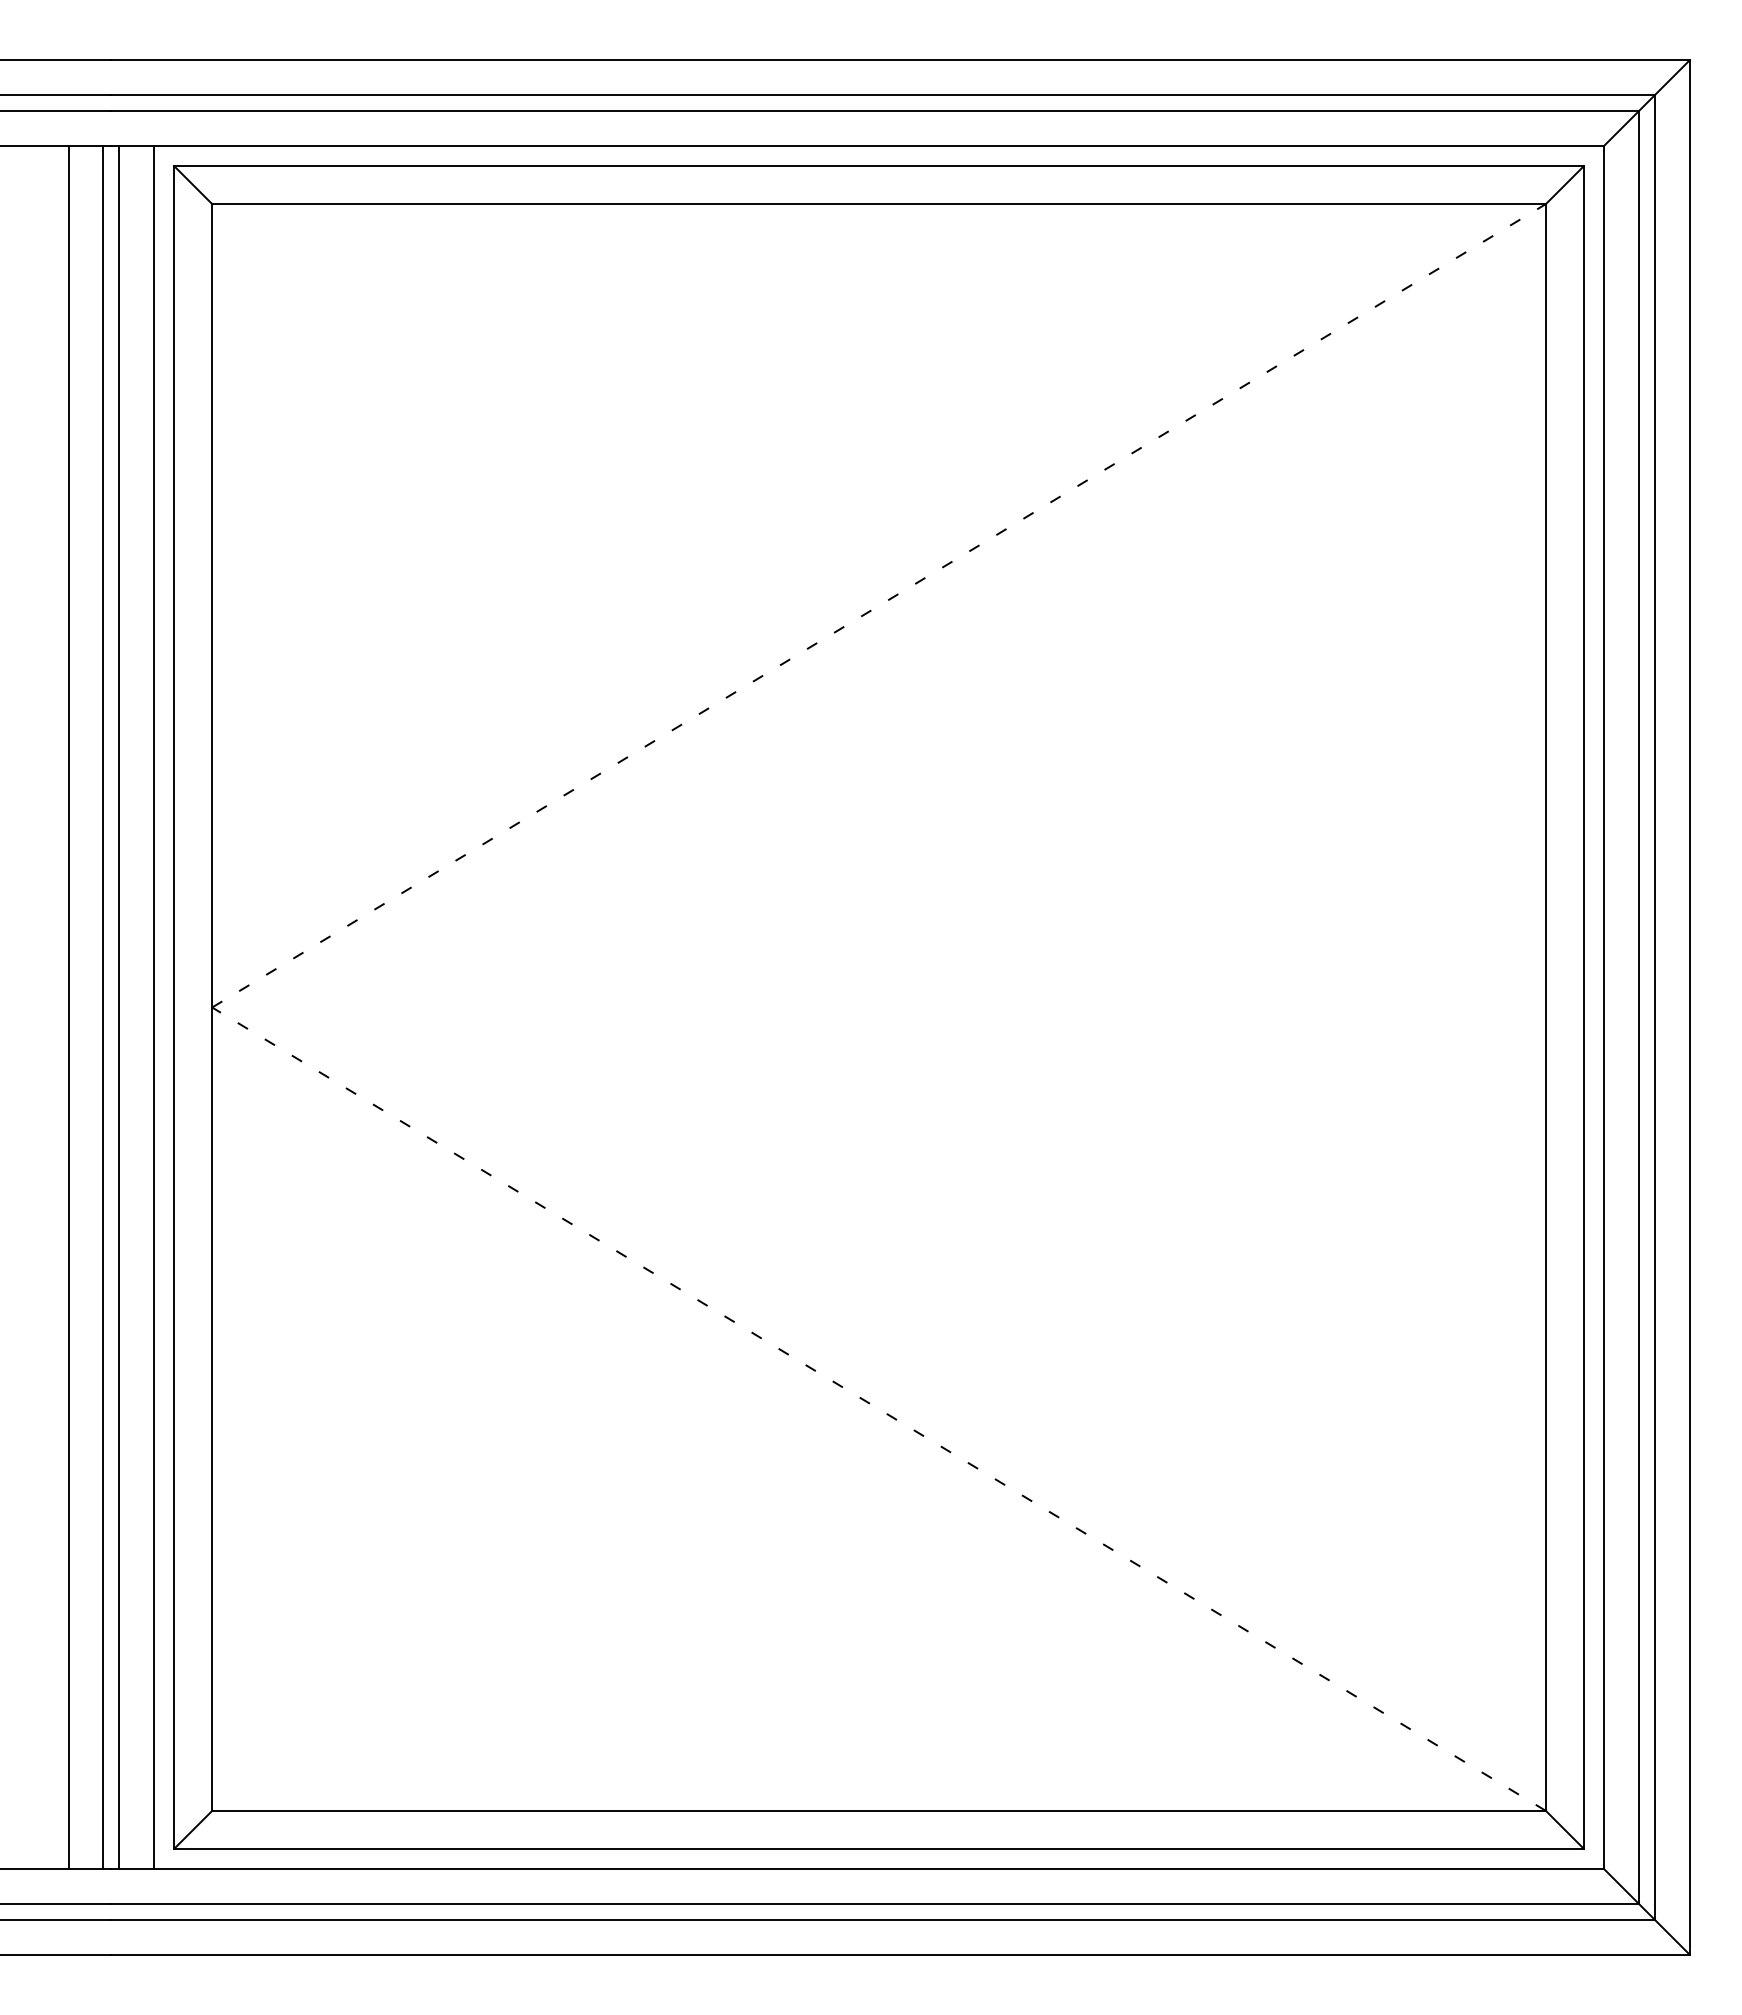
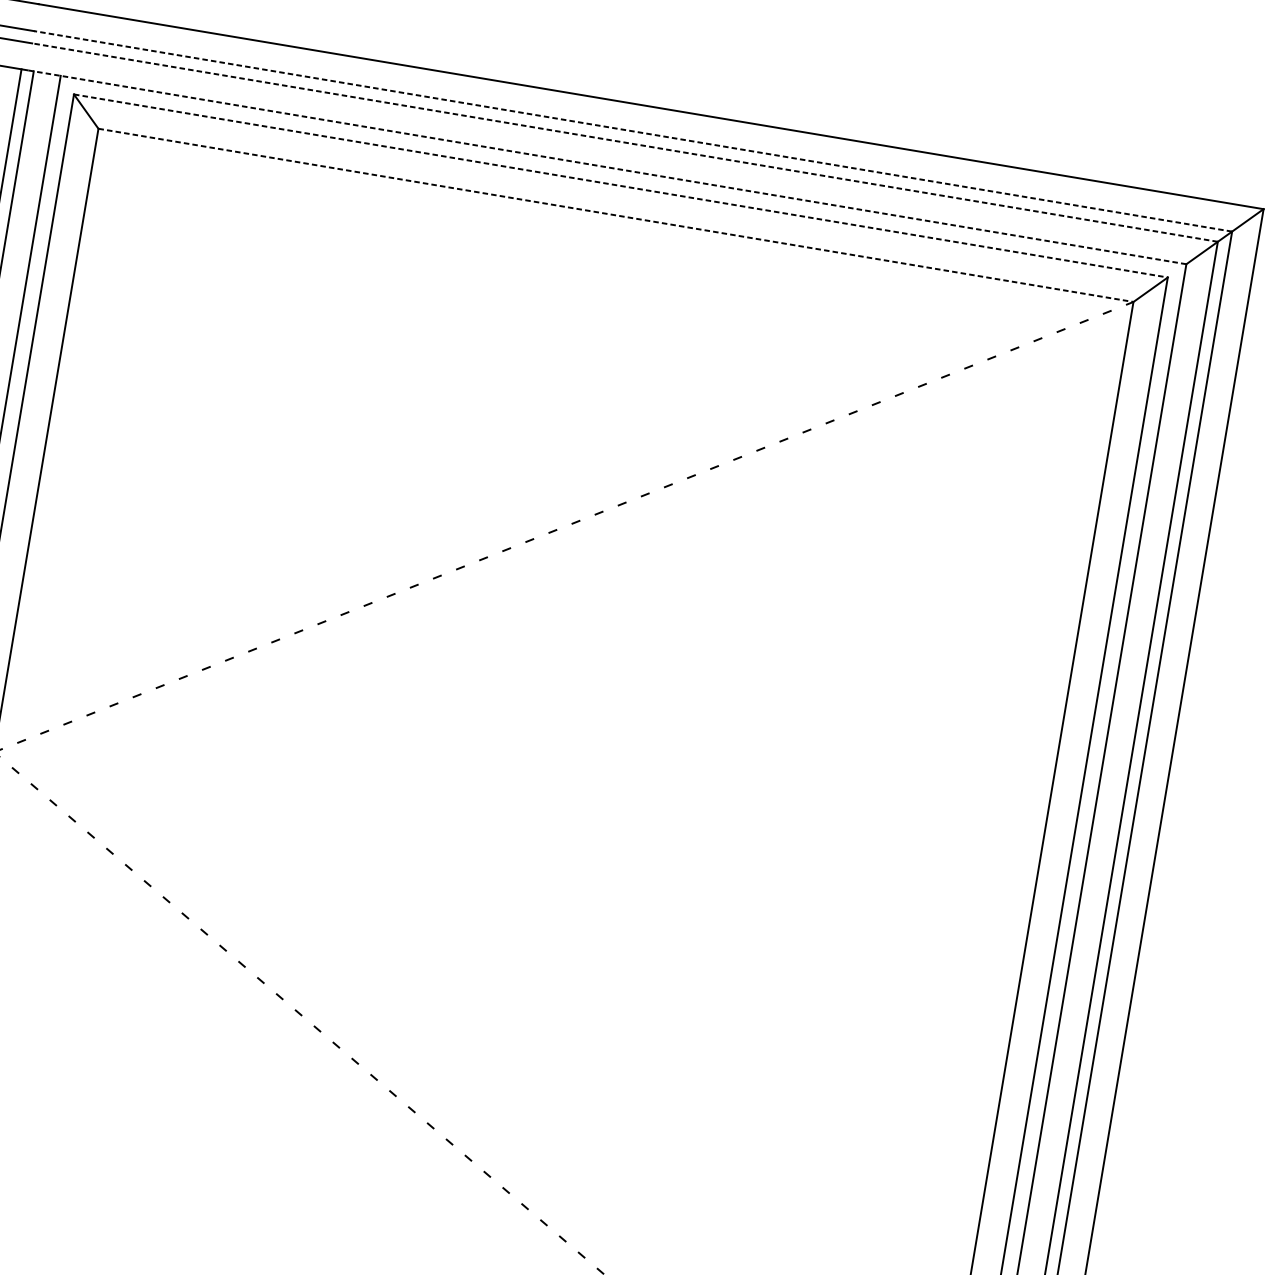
line: (883, 95) -> (633, 131), solid -> dashed
line: (875, 110) -> (625, 142), solid -> dashed
line: (857, 145) -> (606, 167), solid -> dashed
line: (879, 166) -> (621, 186), solid -> dashed
line: (879, 204) -> (616, 215), solid -> dashed

